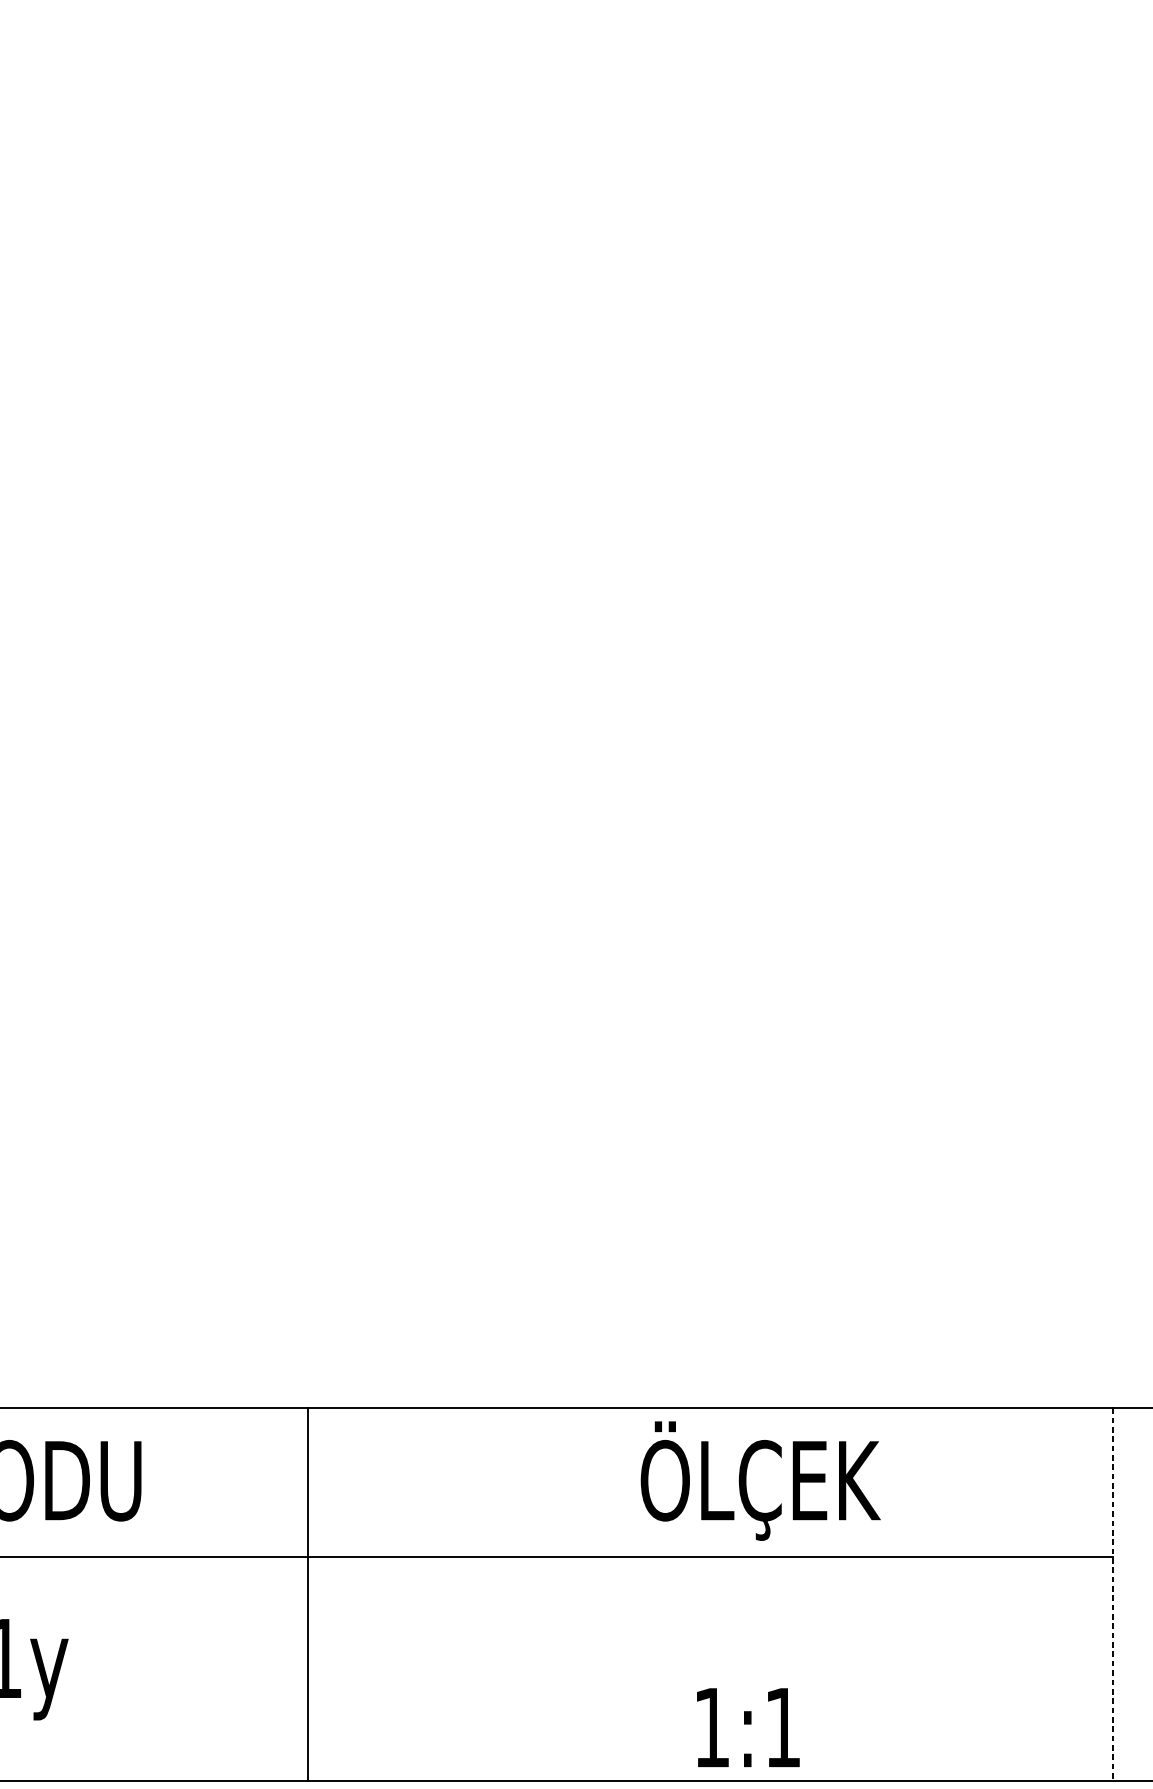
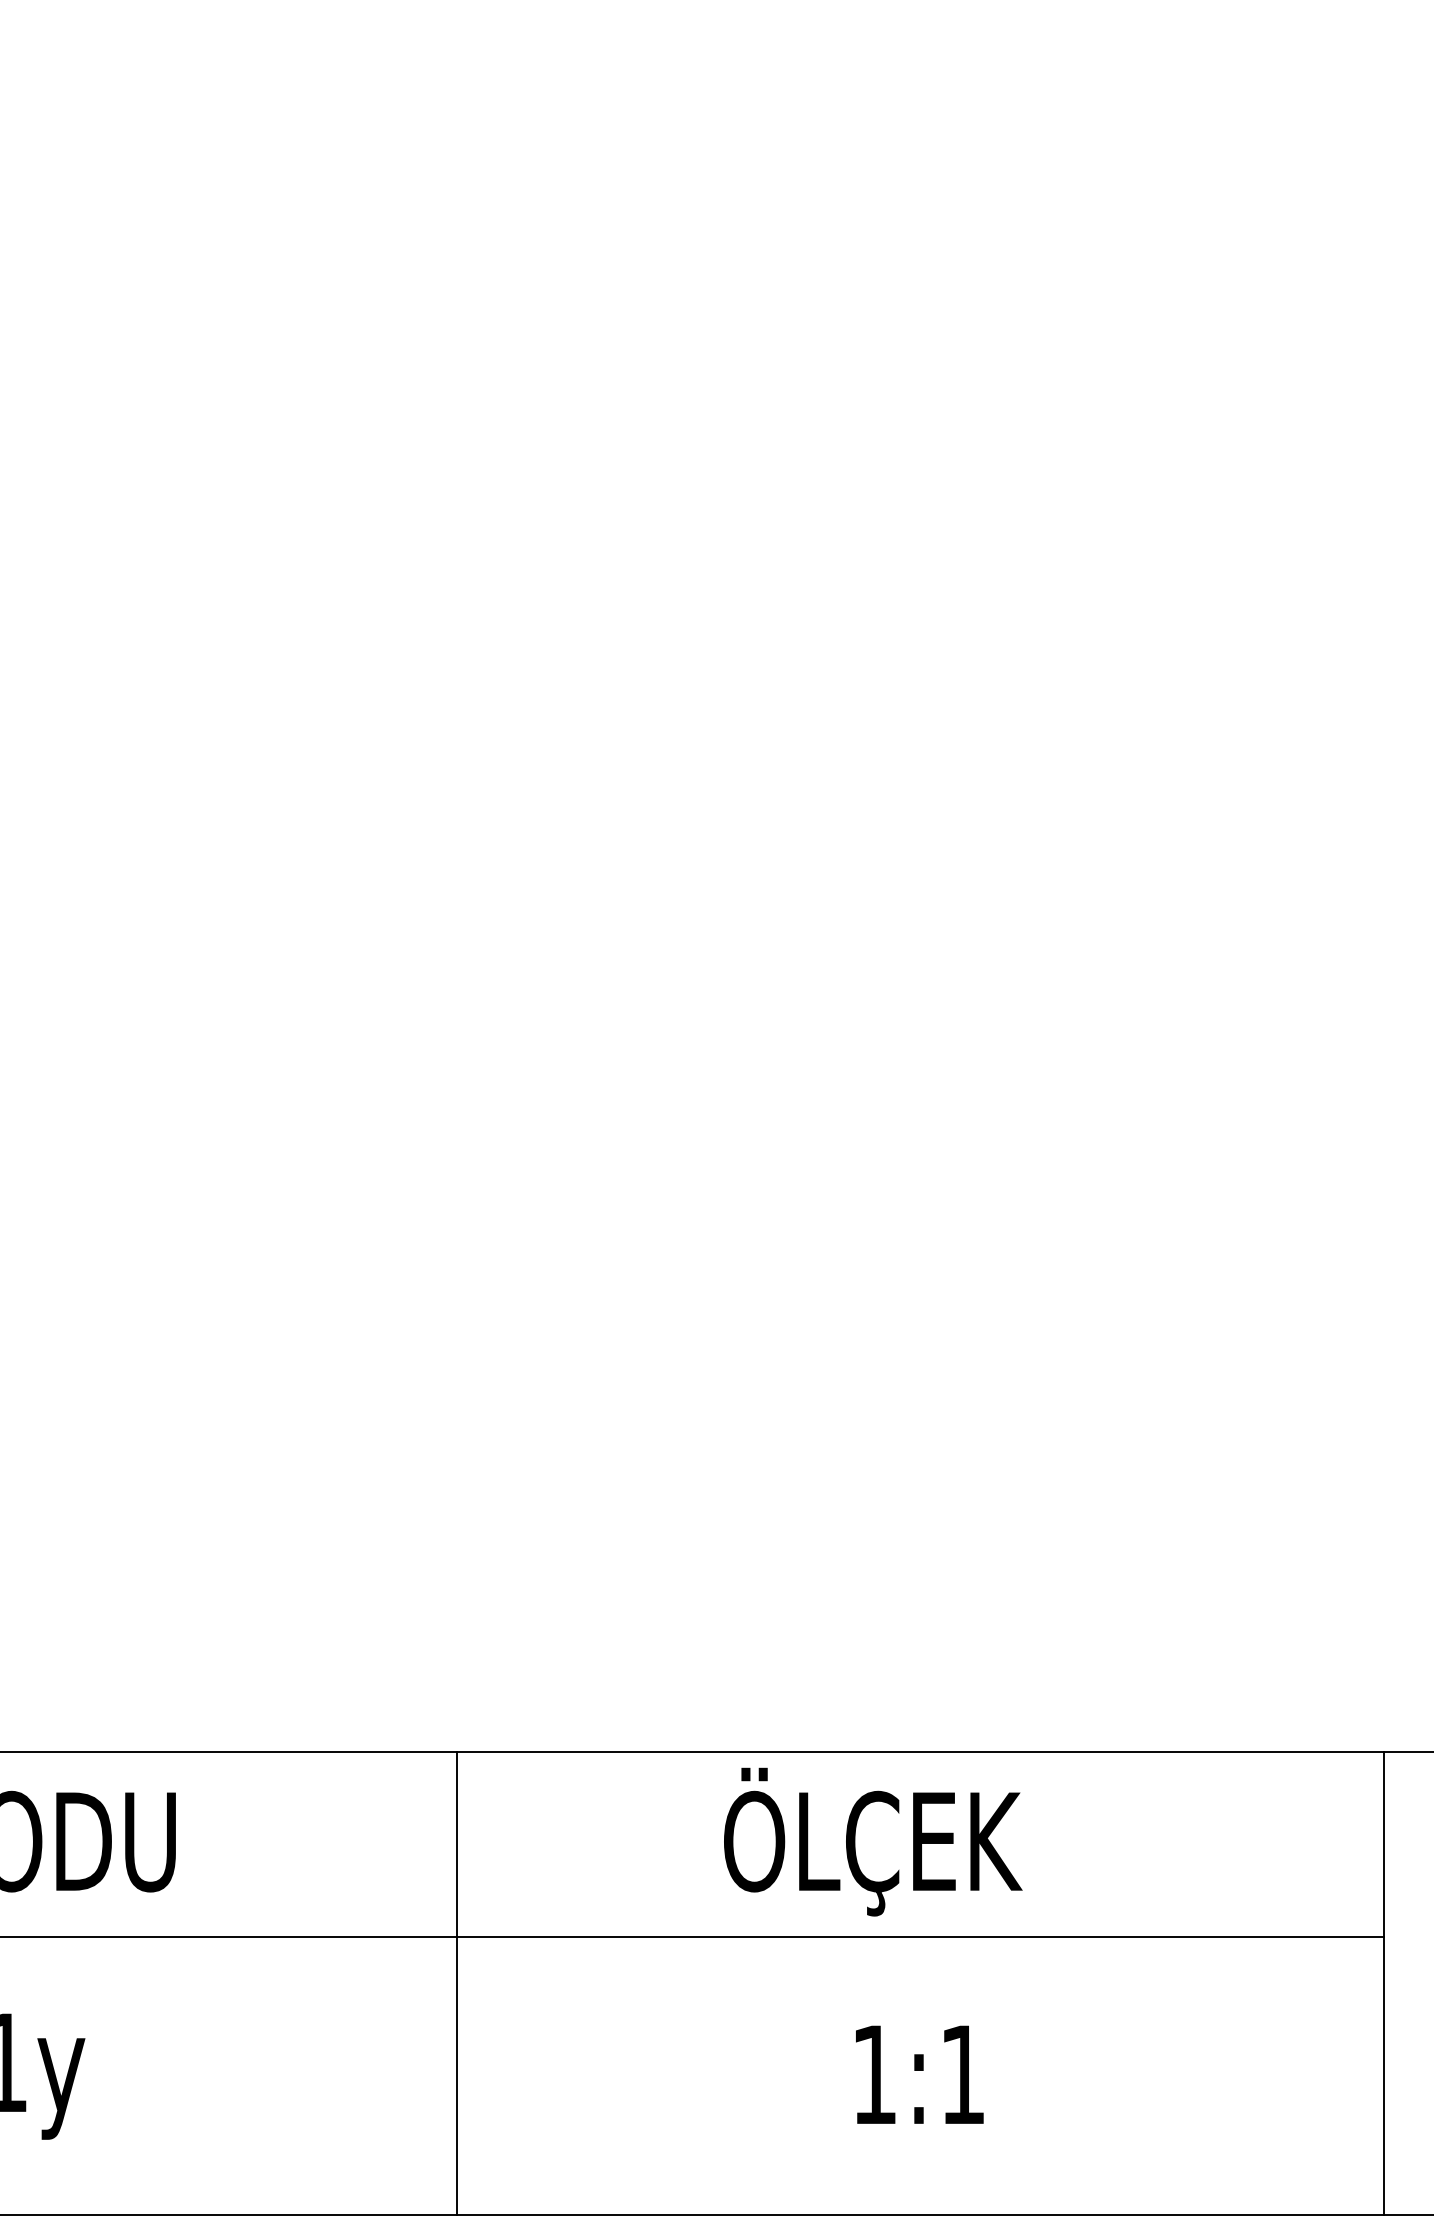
text: (761, 1480) -> (873, 1841), moved
line: (308, 1593) -> (457, 1982), moved
line: (1112, 1594) -> (1383, 1983), dashed -> solid
text: (748, 1727) -> (919, 2074), moved

